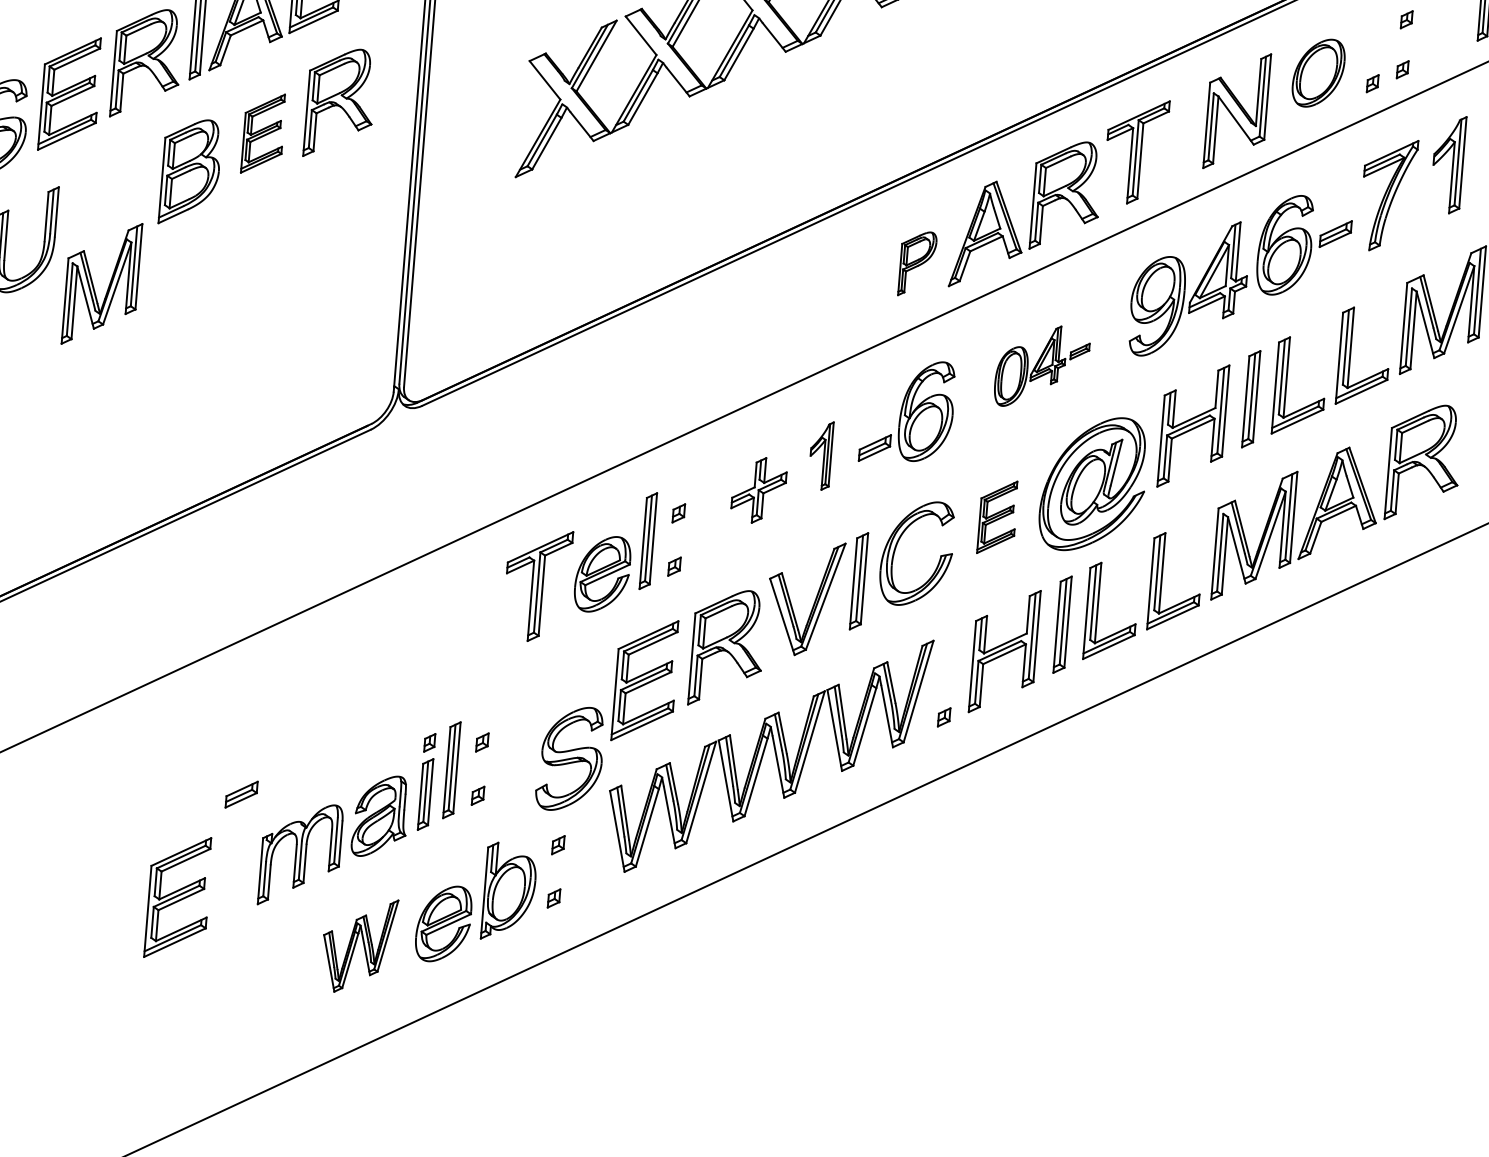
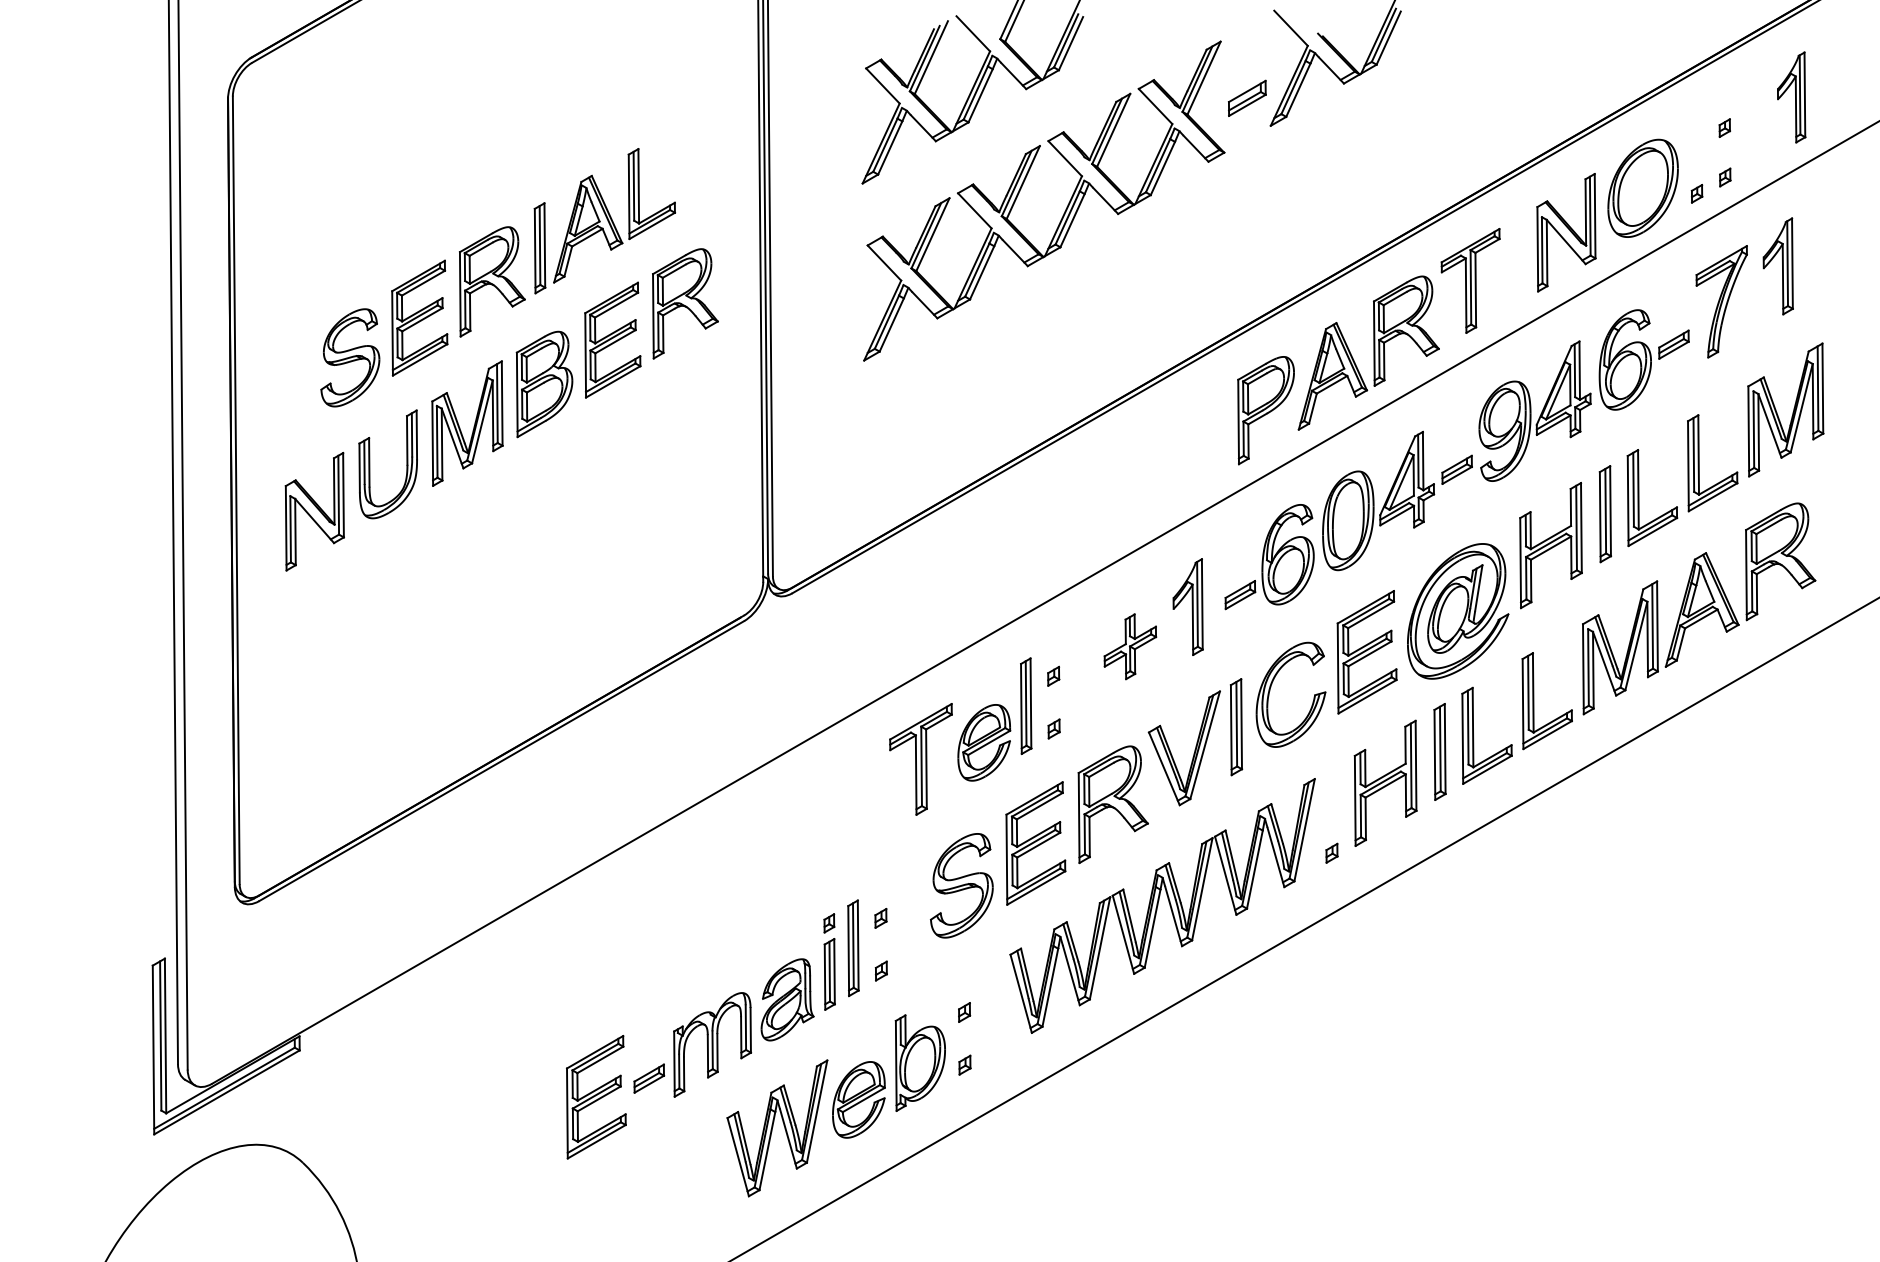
part: (1318, 72) -> (1642, 187), size x1.43
part: (263, 133) -> (612, 339), size x1.43
part: (916, 263) -> (1265, 410), size x1.67
part: (107, 287) -> (473, 426), moved
part: (1042, 366) -> (1397, 500), size x1.67
part: (820, 454) -> (1187, 606), size x1.43
part: (997, 517) -> (1366, 652), size x1.67
part: (570, 758) -> (961, 885), moved
part: (241, 794) -> (649, 1078), moved
part: (358, 945) -> (777, 1128), size x1.43

